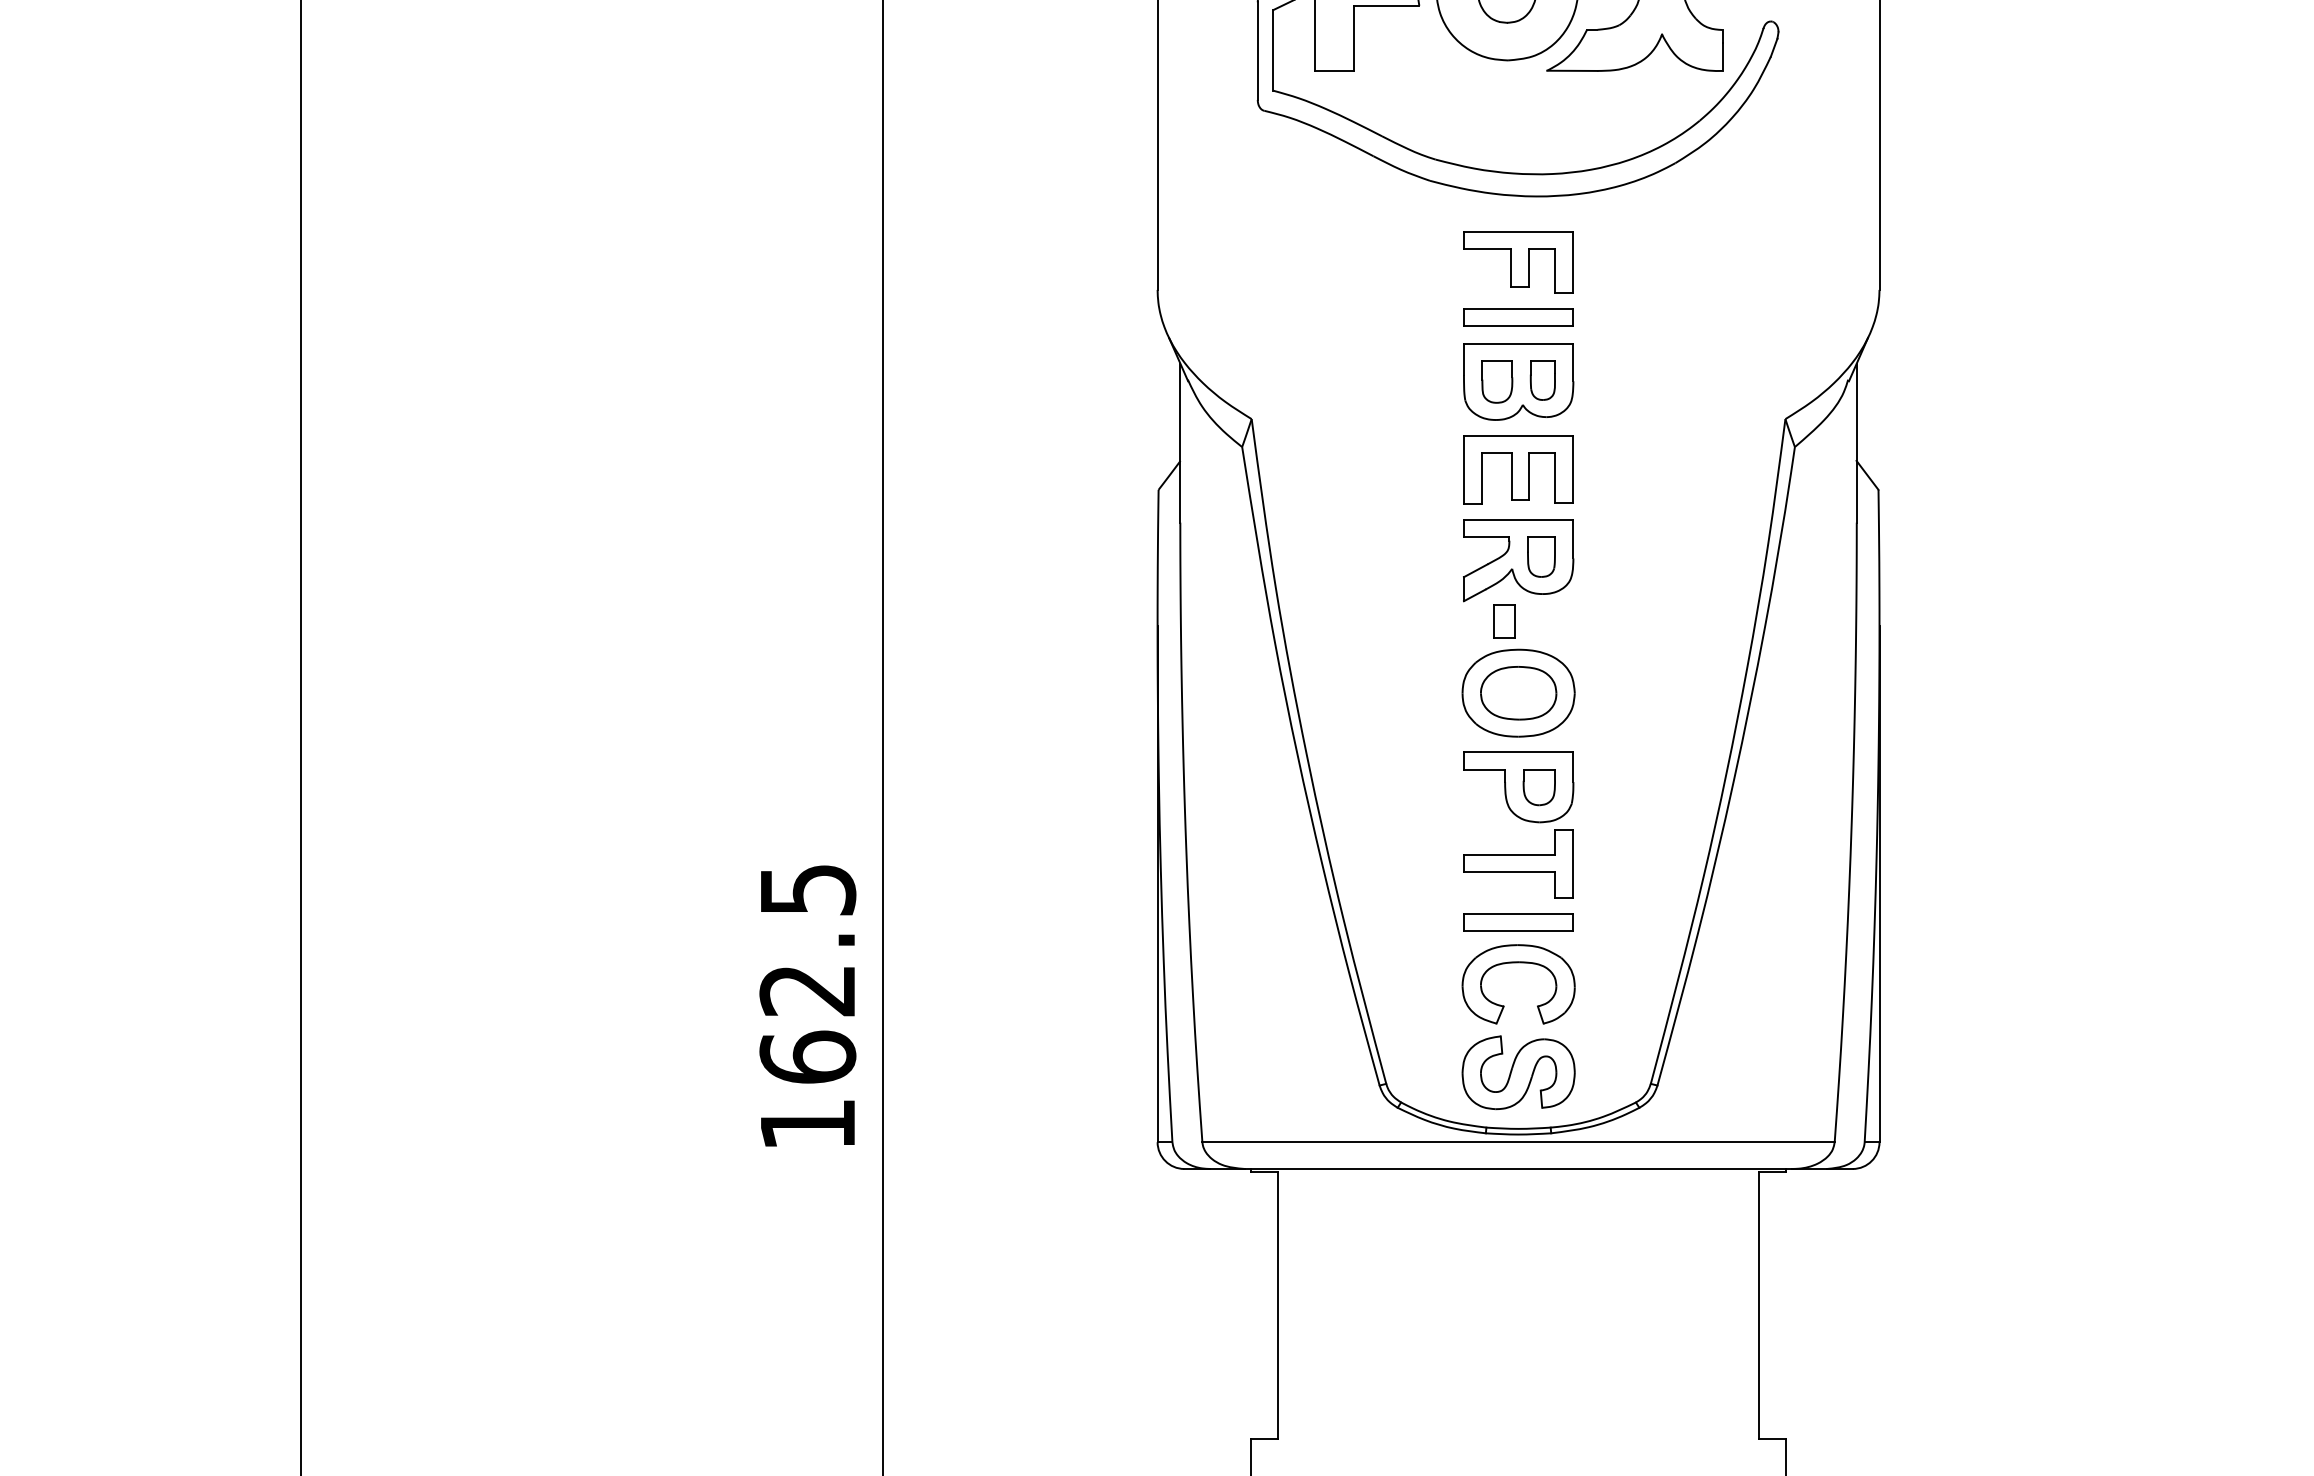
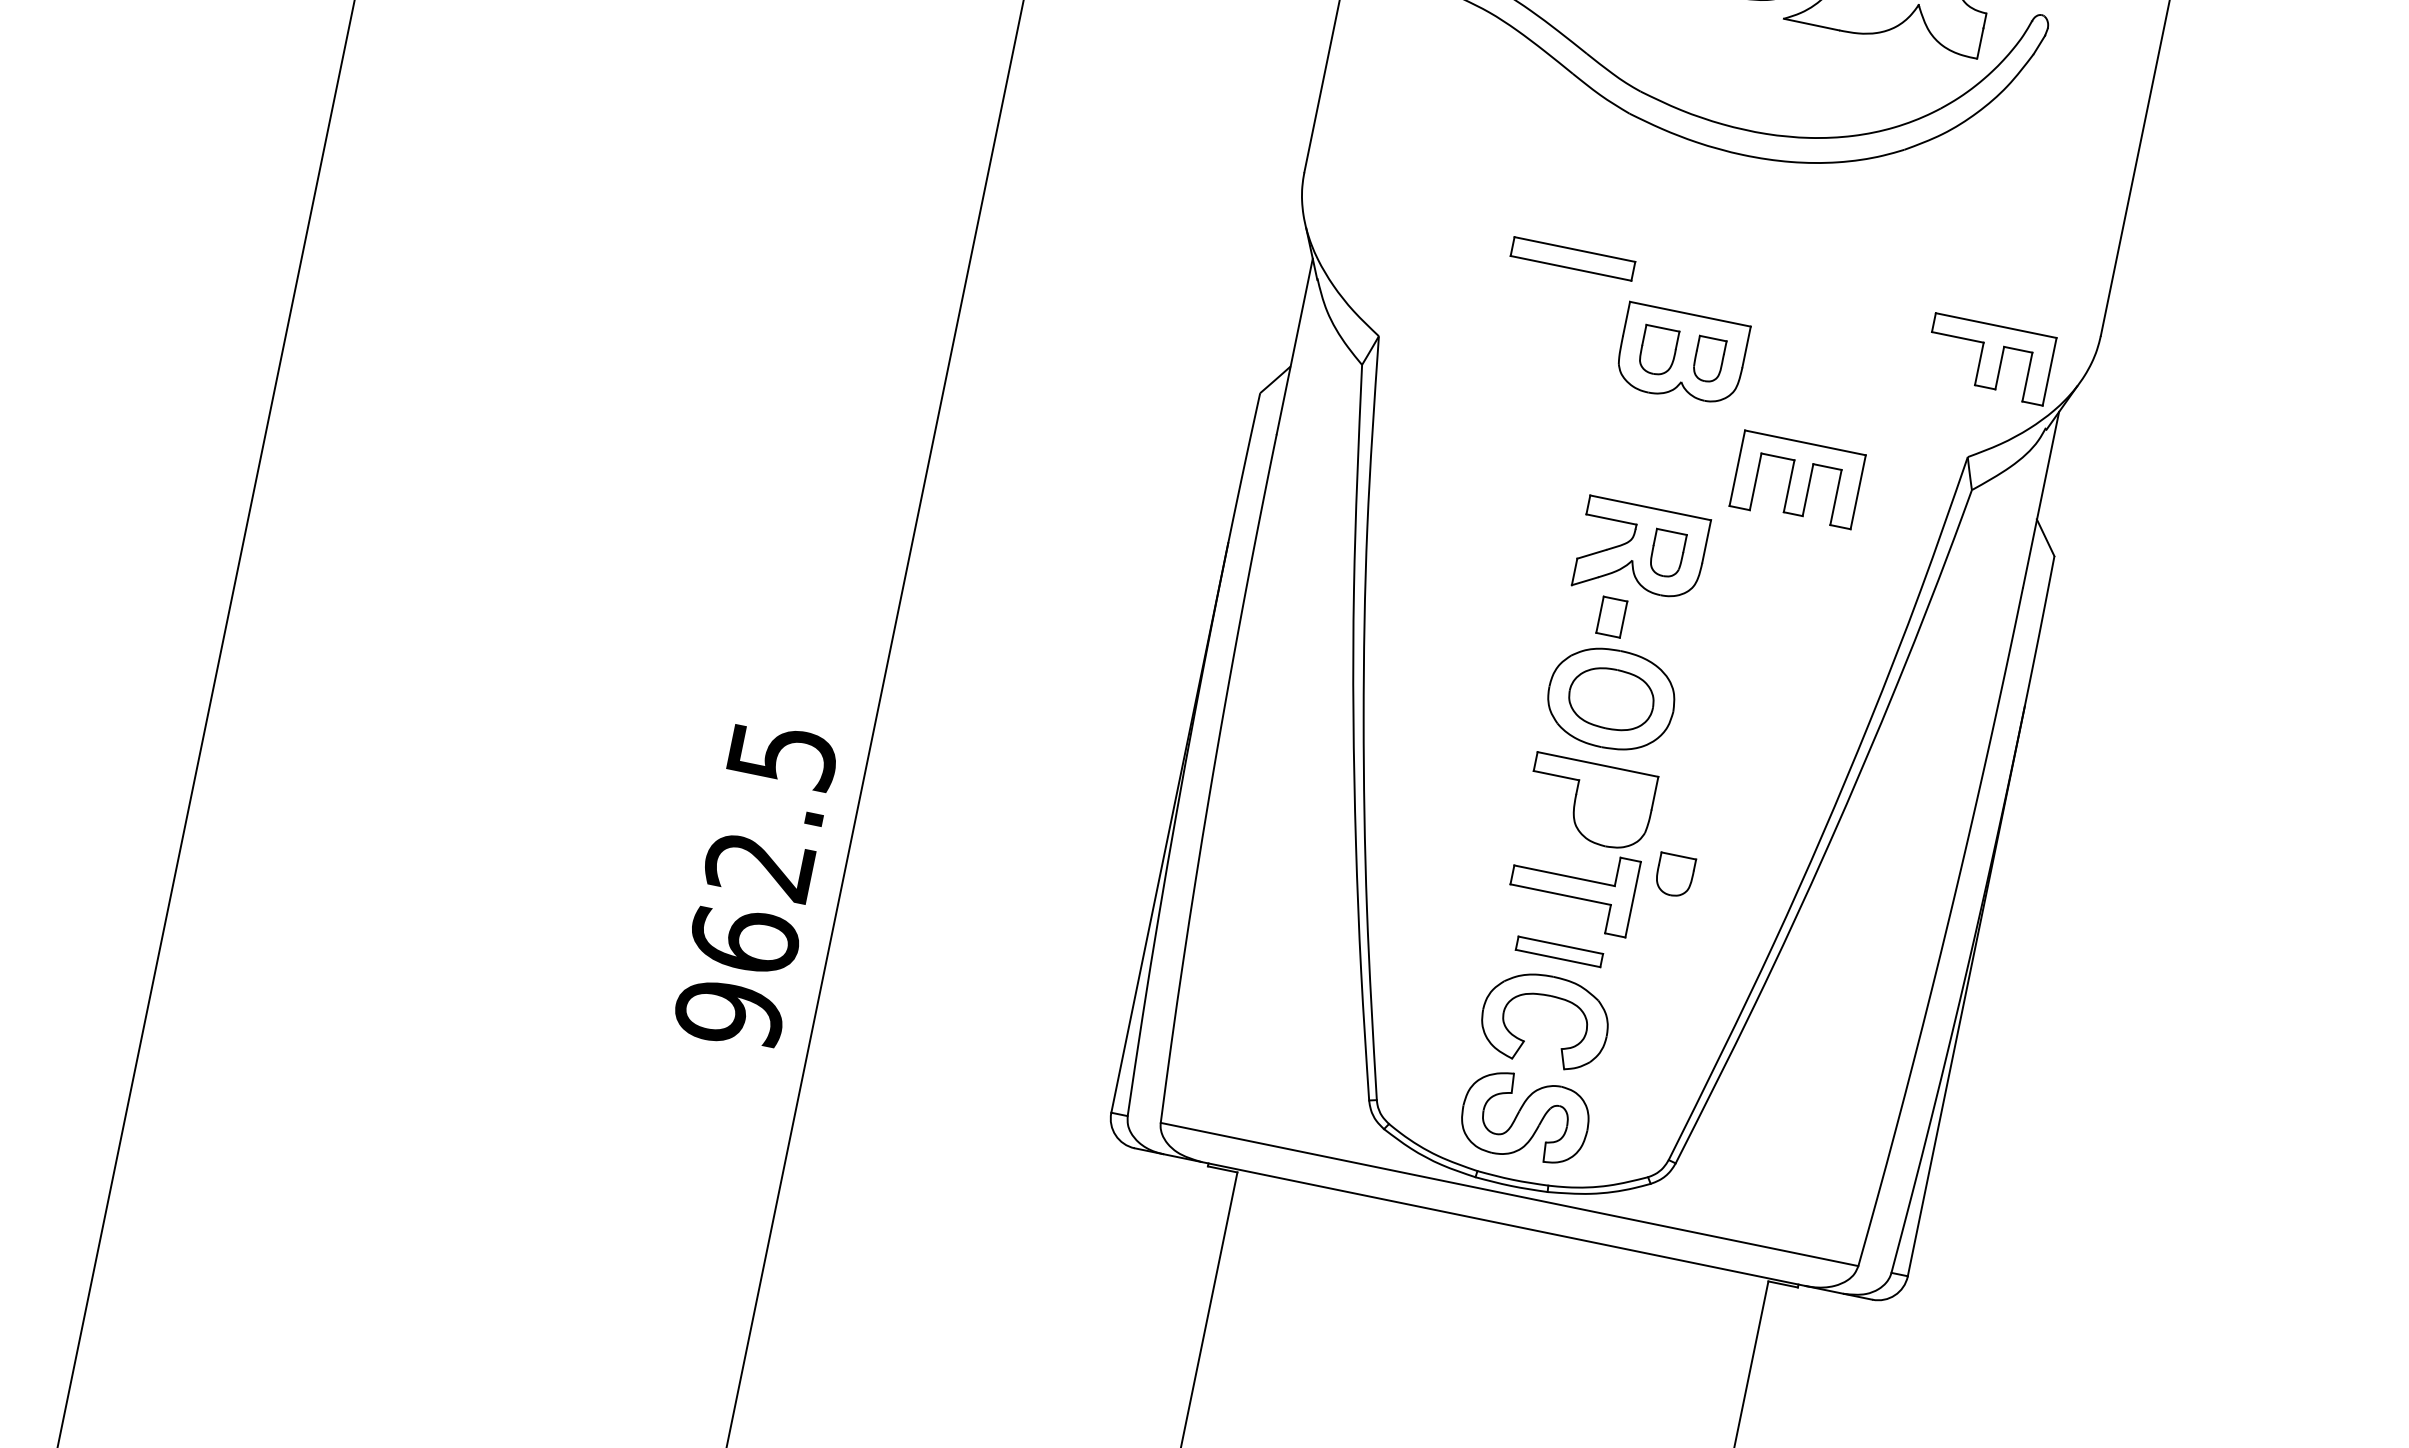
part: (1518, 262) -> (1989, 359), moved
part: (1518, 317) -> (1572, 259), moved
part: (1518, 469) -> (1797, 480), moved
part: (1538, 787) -> (1673, 875), moved
part: (1518, 922) -> (1559, 952), size x0.7
text: (807, 1124) -> (729, 1013), 162.5 -> 962.5

